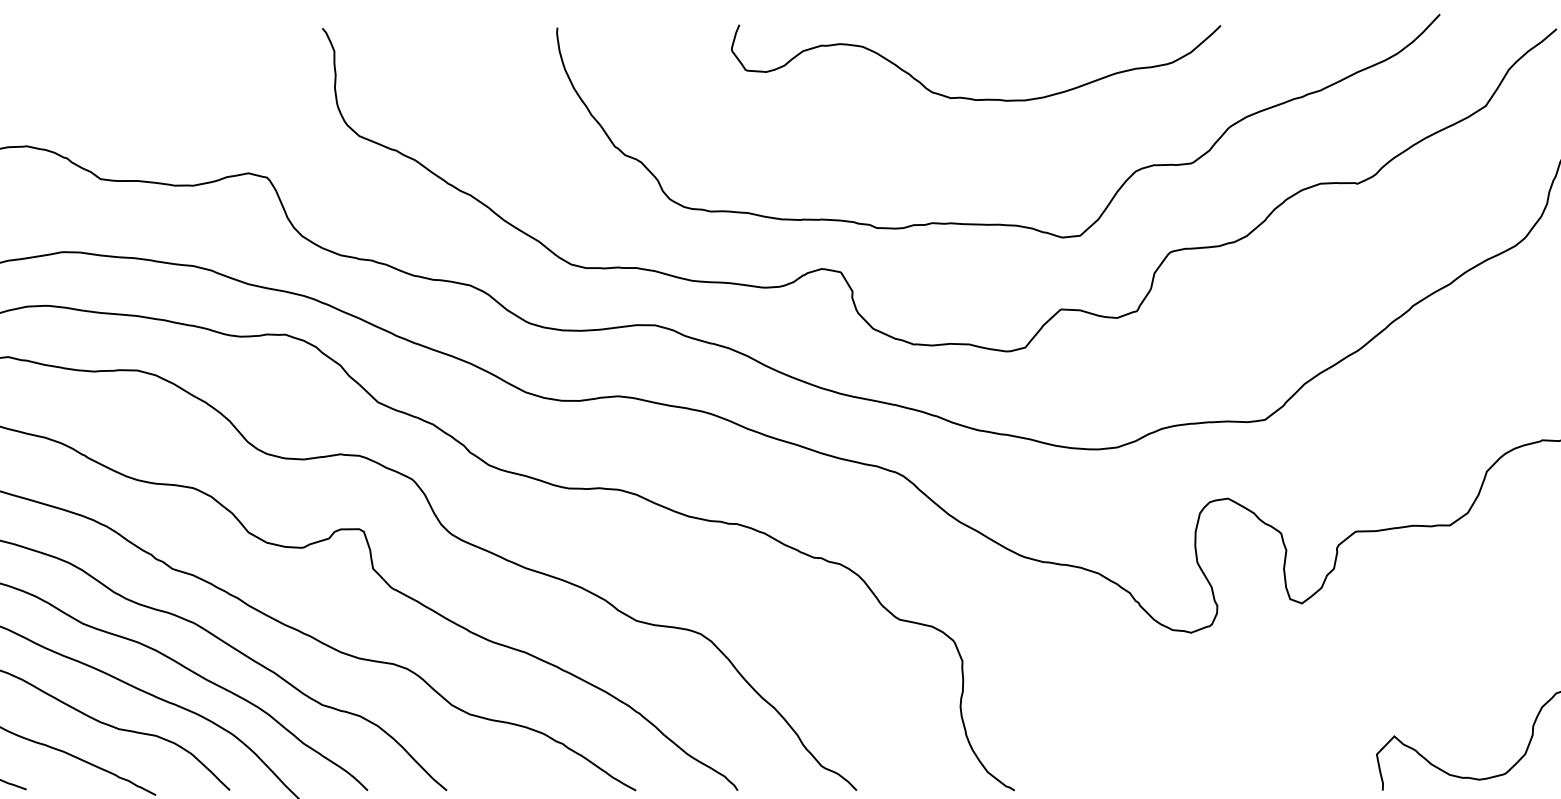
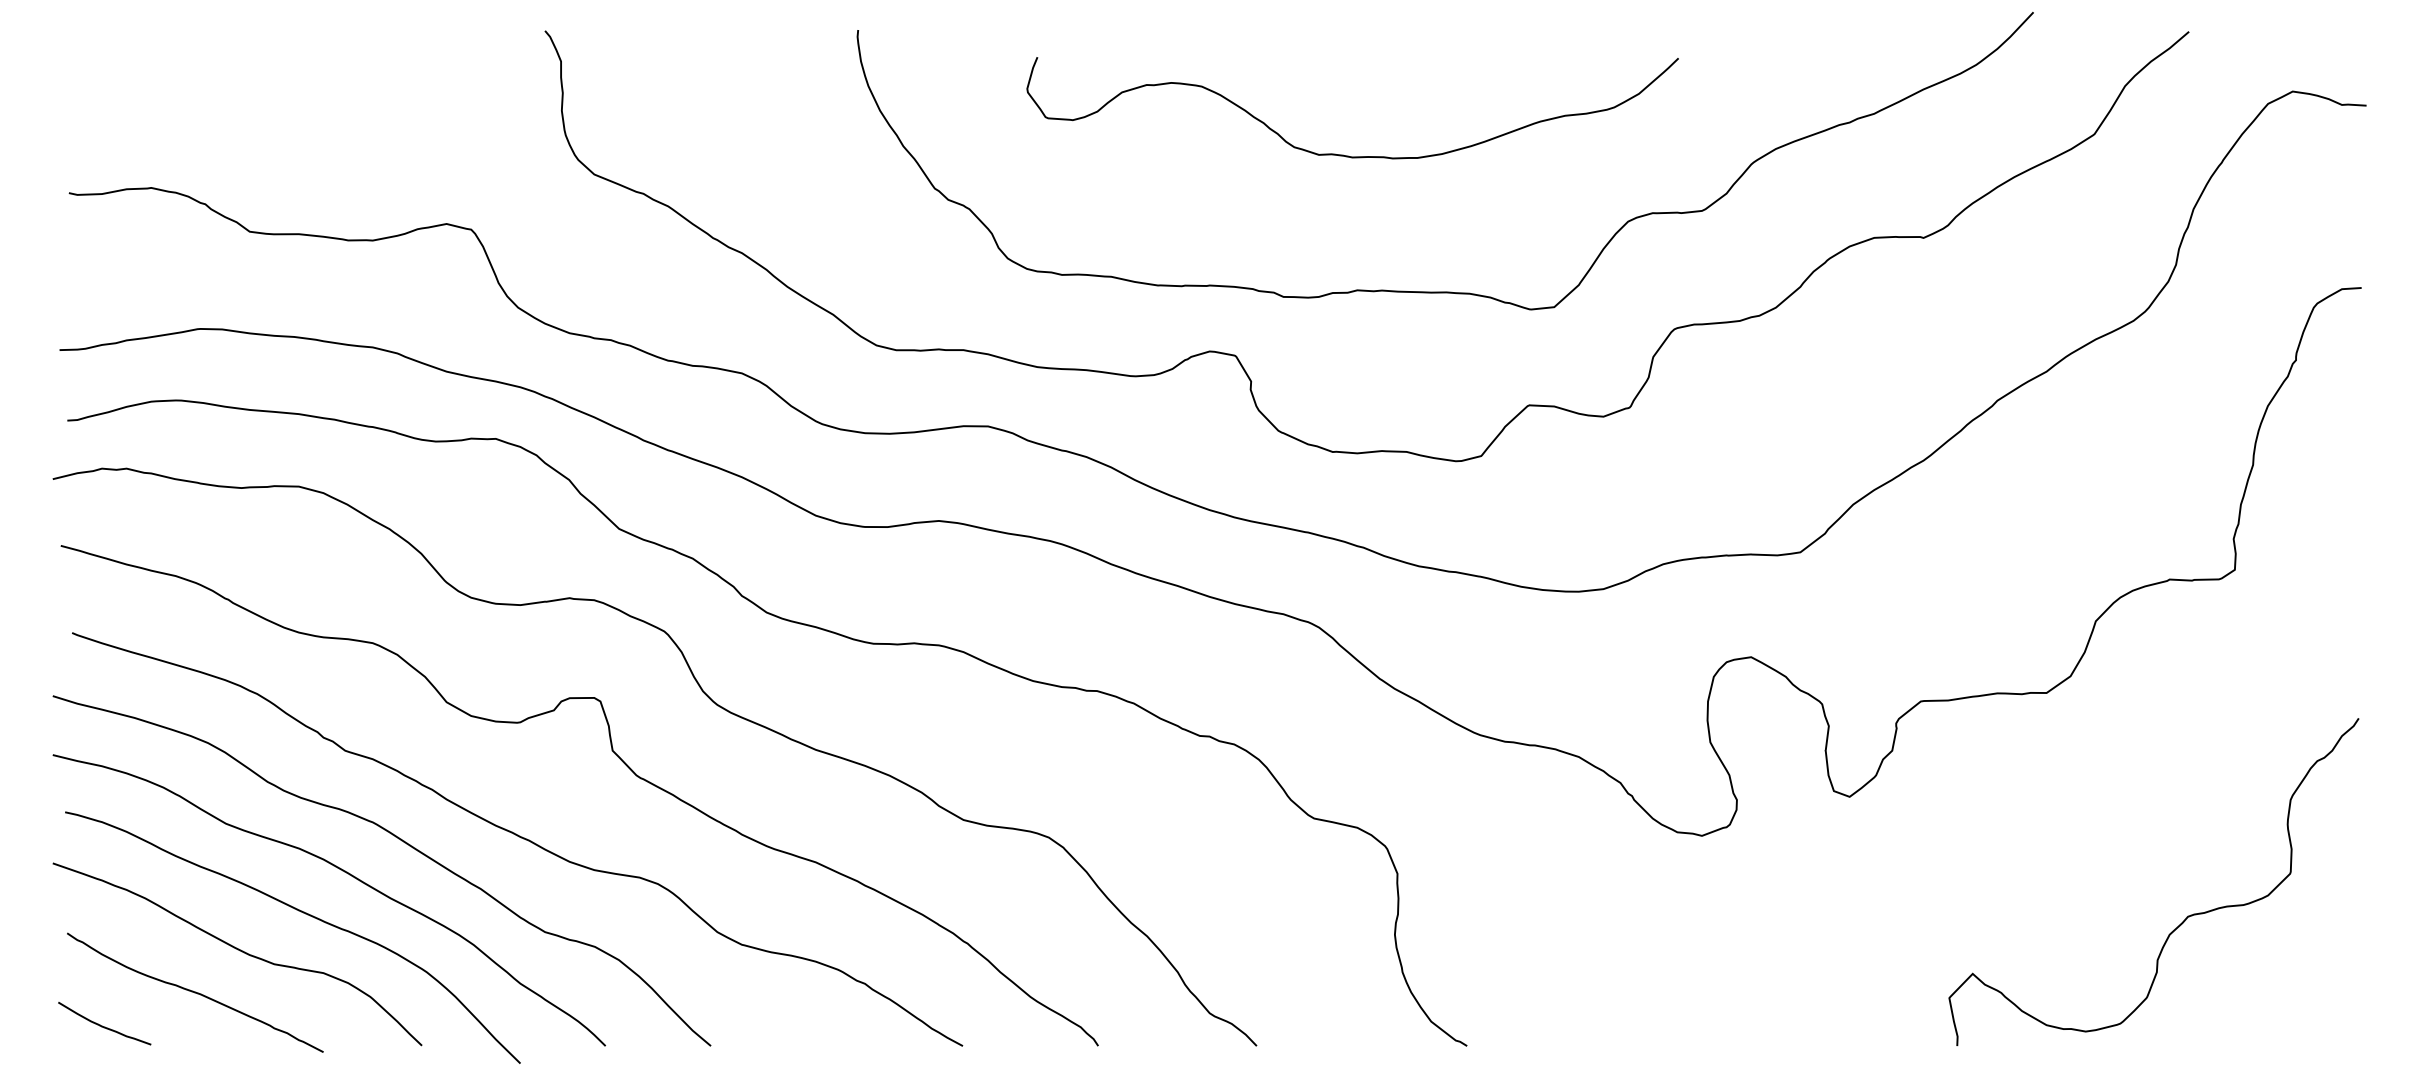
curve: (969, 97) -> (1343, 154), moved

